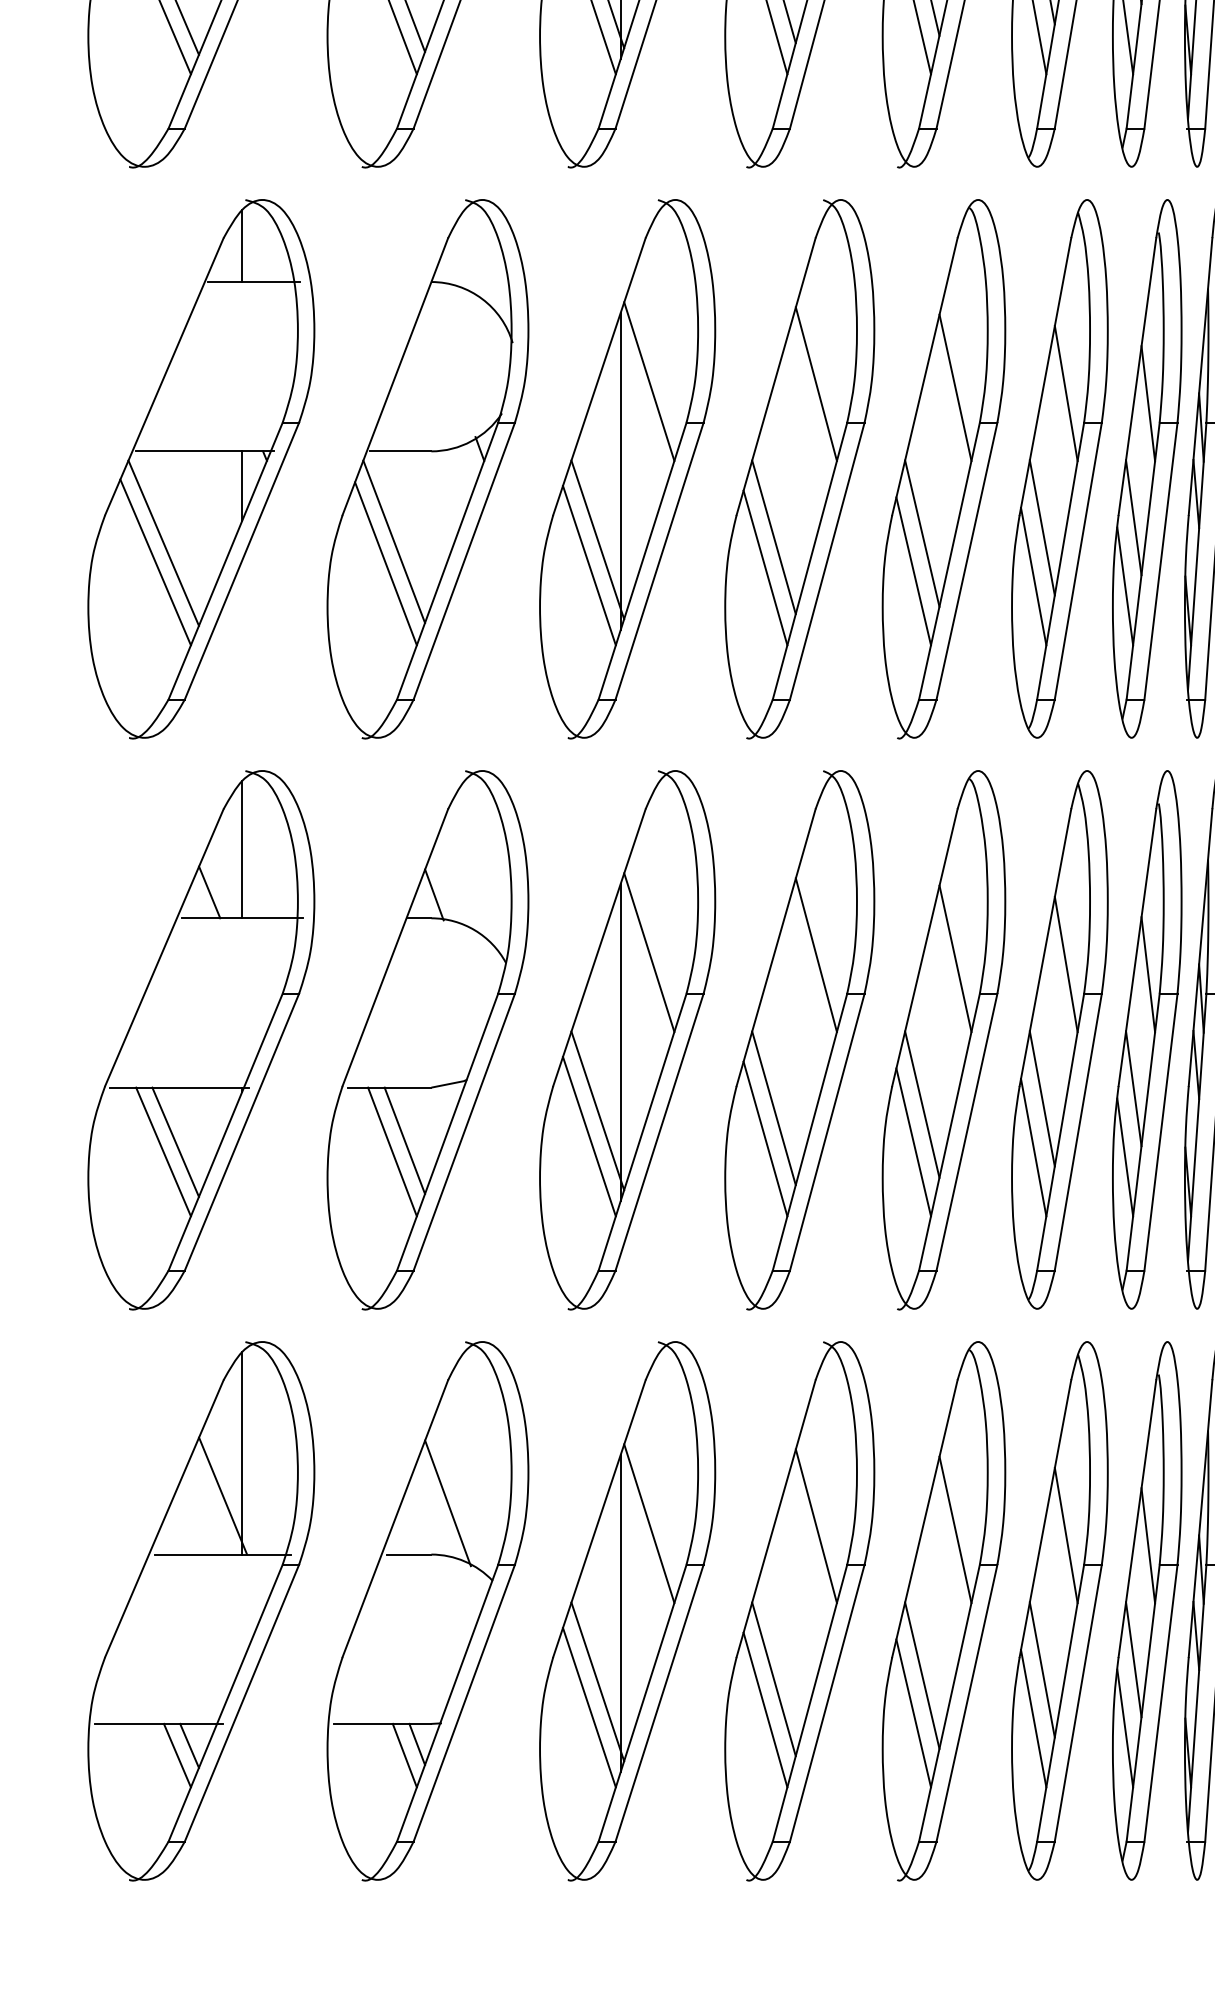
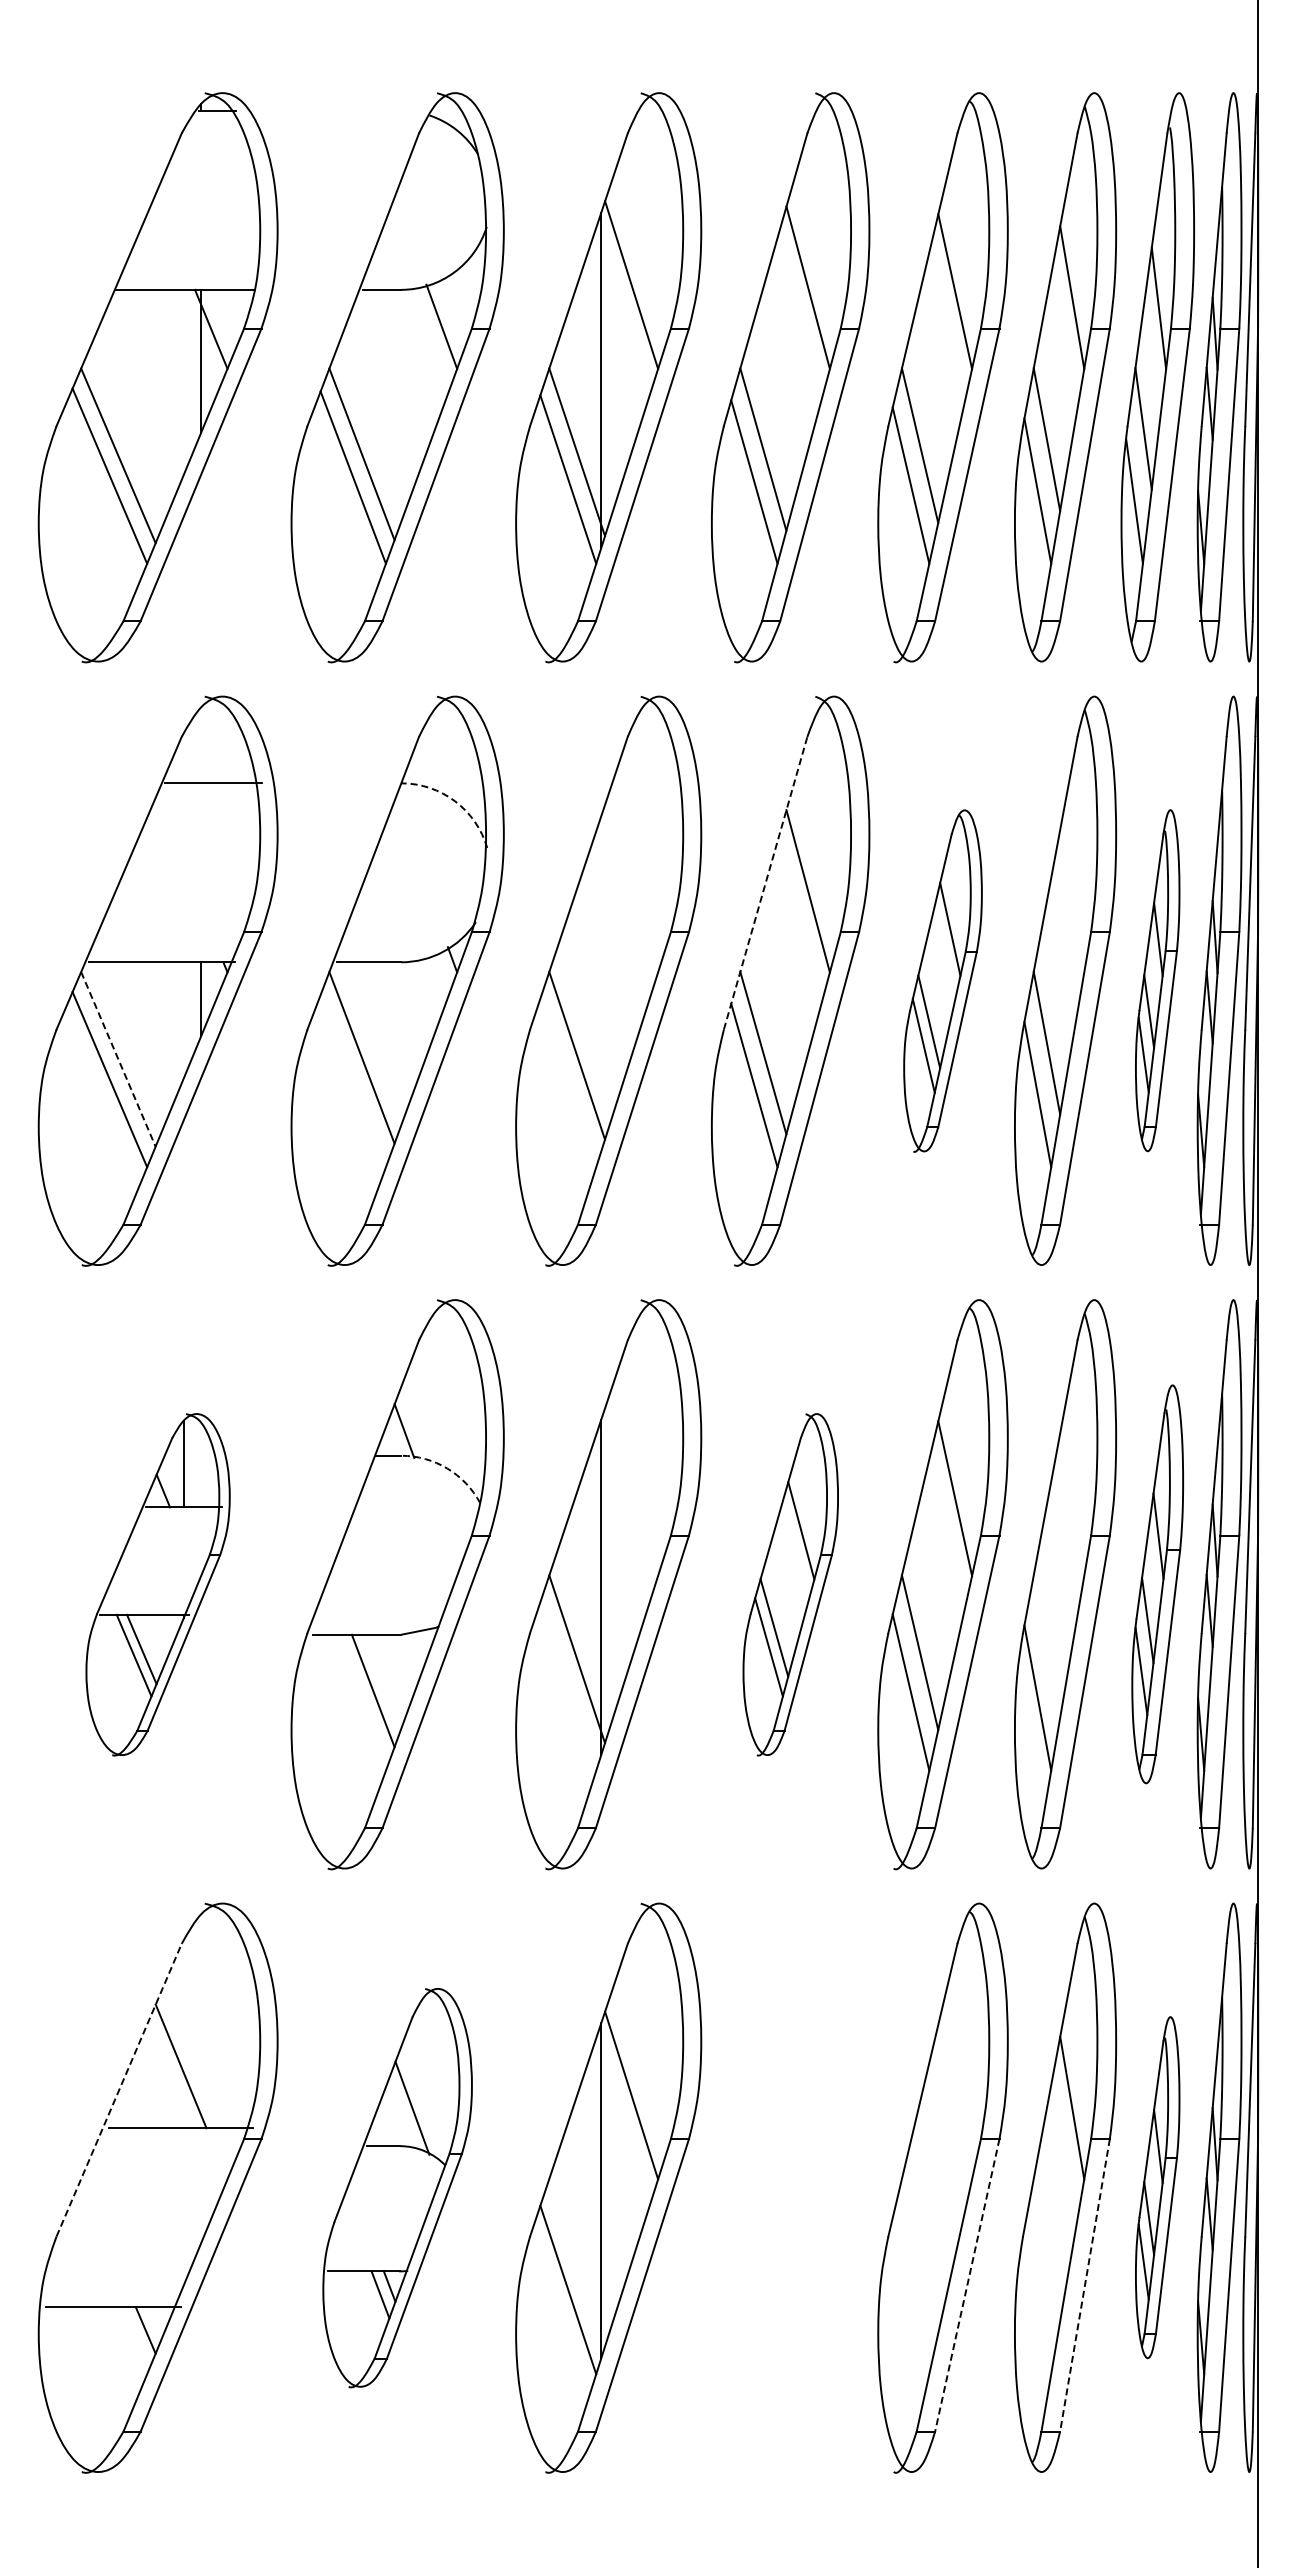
line: (242, 246) -> (201, 745), removed
arc: (482, 299) -> (455, 801), solid -> dashed
line: (776, 375) -> (765, 882), solid -> dashed
line: (649, 381) -> (631, 888), removed
line: (1066, 392) -> (1072, 900), removed
part: (943, 468) -> (942, 980), size x0.6
part: (1146, 468) -> (1157, 980), size x0.6
line: (620, 471) -> (601, 983), removed
line: (163, 543) -> (118, 1059), solid -> dashed
line: (385, 564) -> (352, 1081), removed
line: (589, 565) -> (568, 1082), removed
arc: (475, 930) -> (447, 1468), solid -> dashed
line: (649, 952) -> (631, 1491), removed
line: (1066, 964) -> (1072, 1504), removed
part: (200, 1040) -> (157, 1584), size x0.6
part: (799, 1040) -> (790, 1584), size x0.6
part: (1146, 1040) -> (1157, 1584), size x0.7
line: (1041, 1098) -> (1046, 1646), removed
line: (589, 1136) -> (568, 1686), removed
line: (391, 1151) -> (359, 1702), removed
line: (242, 1453) -> (201, 2021), removed
line: (164, 1517) -> (119, 2089), solid -> dashed
line: (955, 1529) -> (955, 2101), removed
part: (427, 1610) -> (397, 2187), size x0.7
part: (799, 1610) -> (790, 2187), removed
part: (1146, 1610) -> (1157, 2187), size x0.6
line: (1041, 1669) -> (1046, 2249), removed
line: (921, 1674) -> (919, 2255), removed
line: (598, 1681) -> (577, 2262), removed
line: (967, 1703) -> (967, 2285), solid -> dashed
line: (1077, 1703) -> (1084, 2285), solid -> dashed
line: (913, 1712) -> (910, 2295), removed
line: (1033, 1718) -> (1037, 2301), removed
line: (177, 1755) -> (132, 2340), removed

